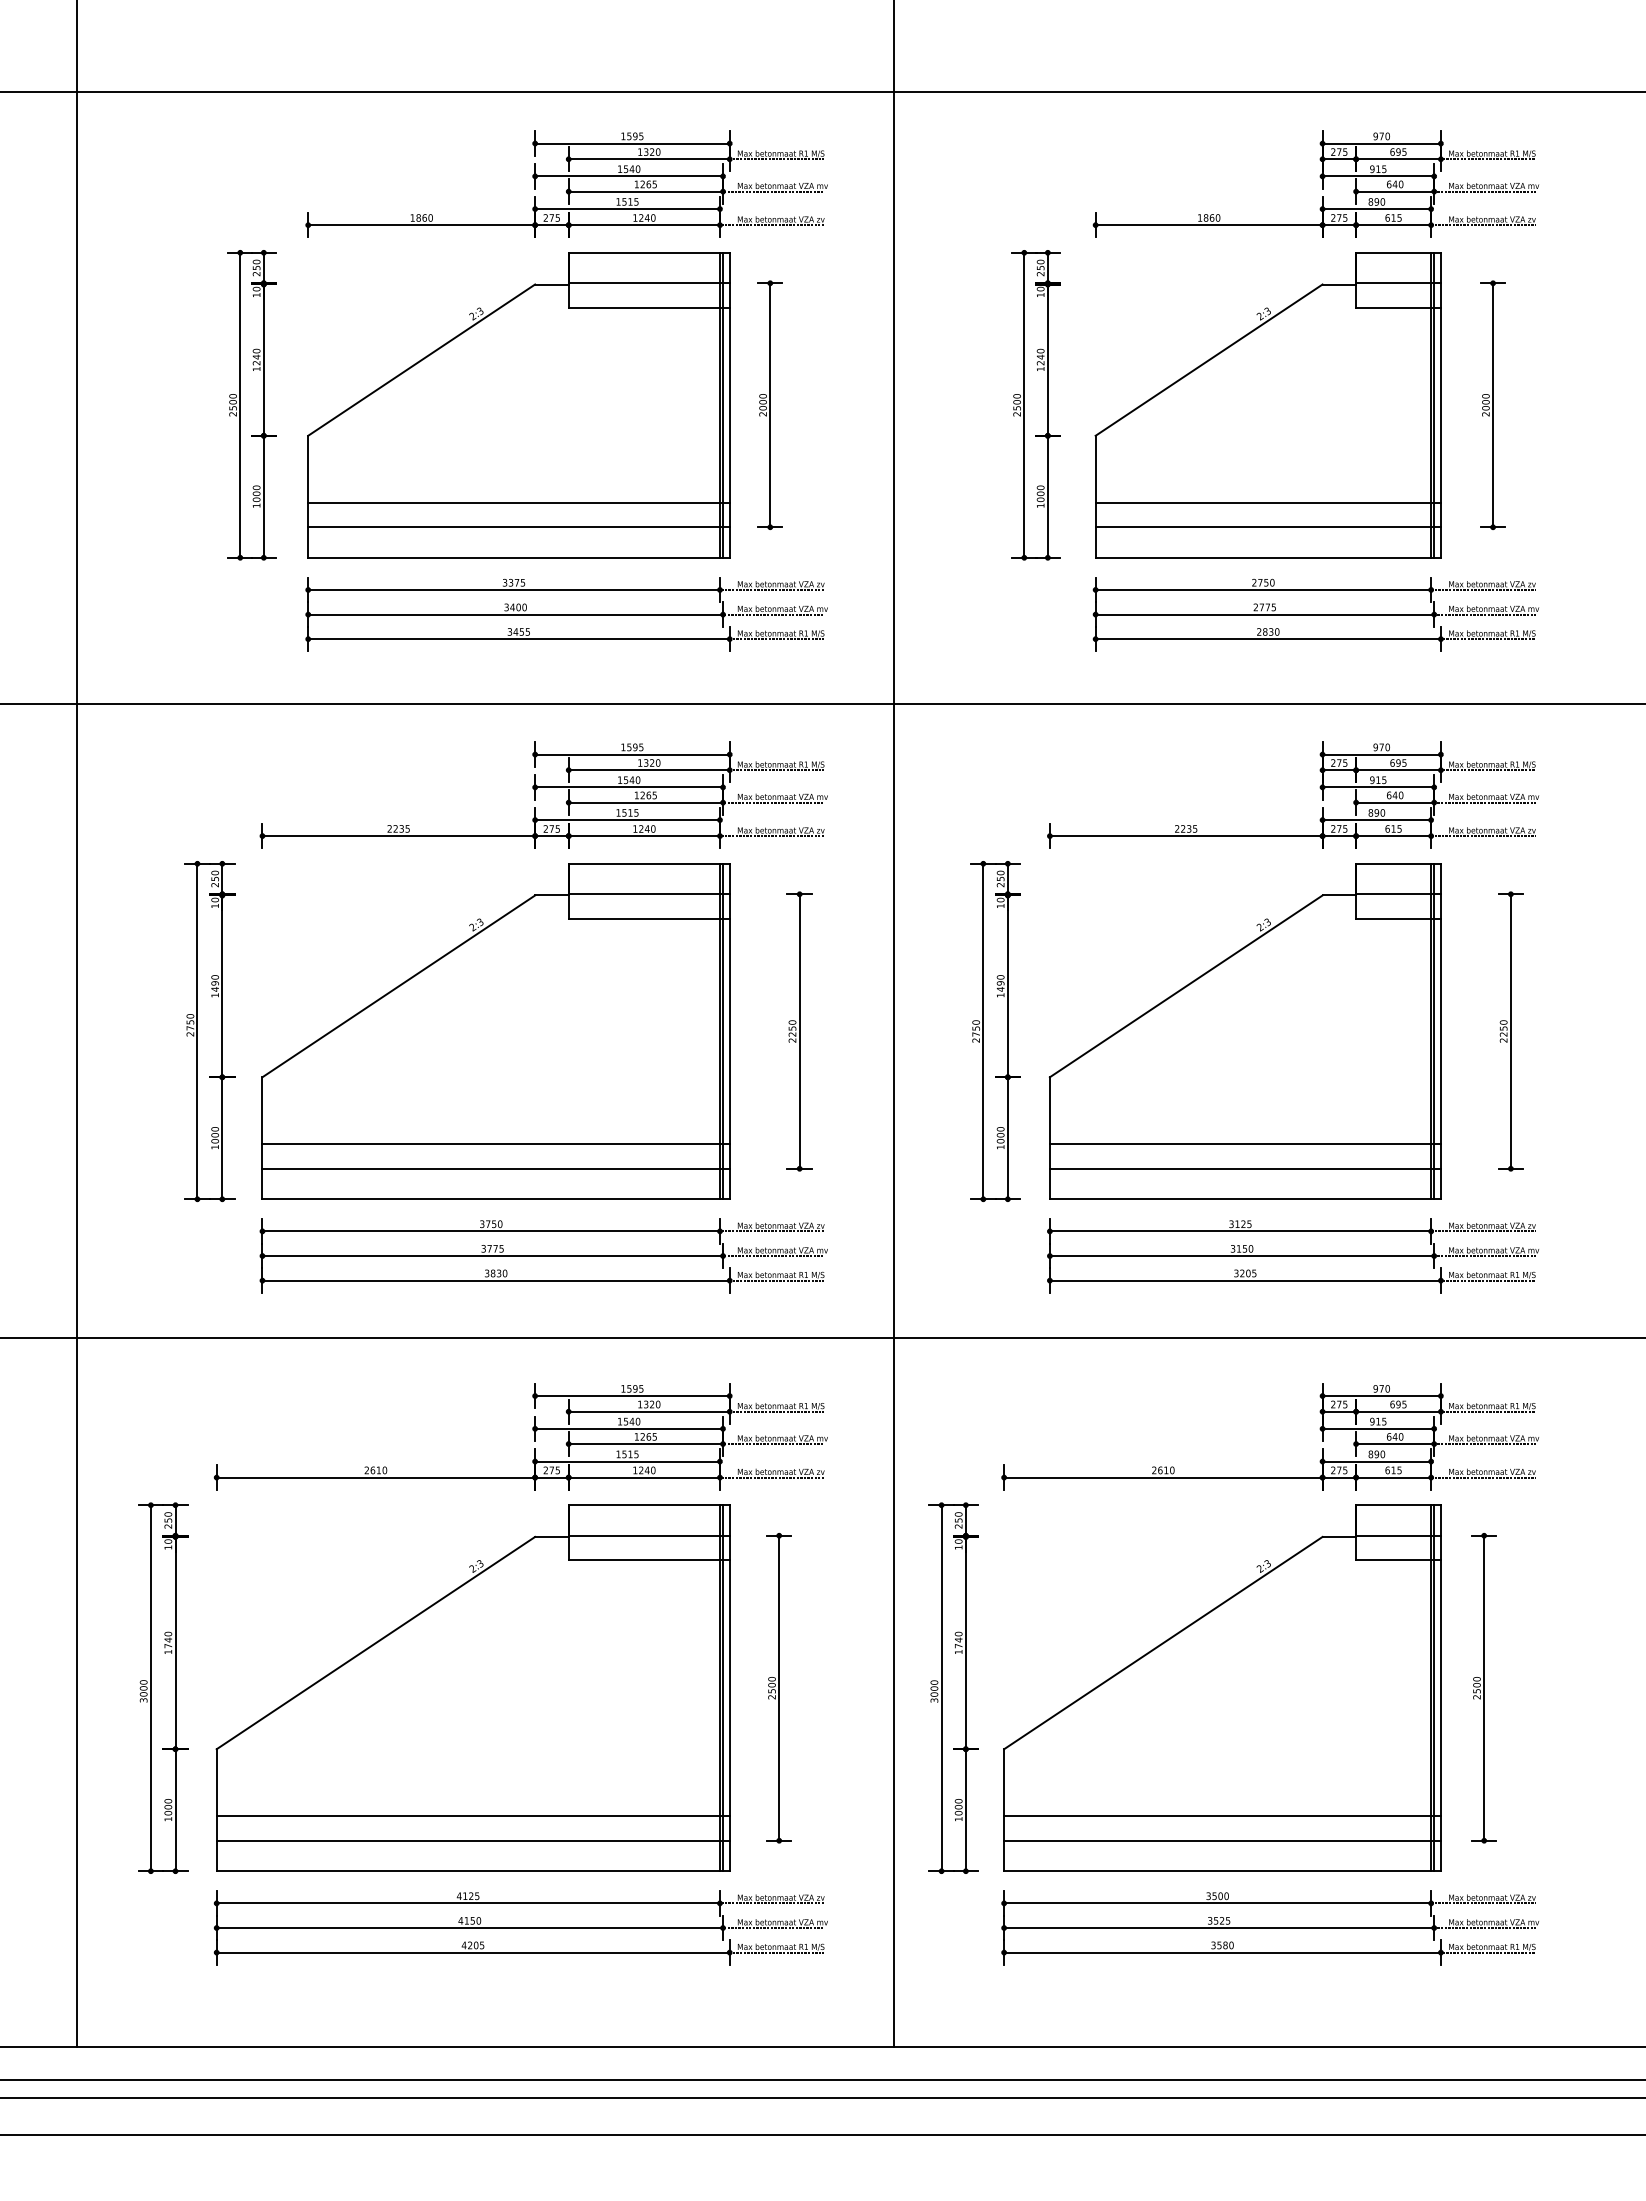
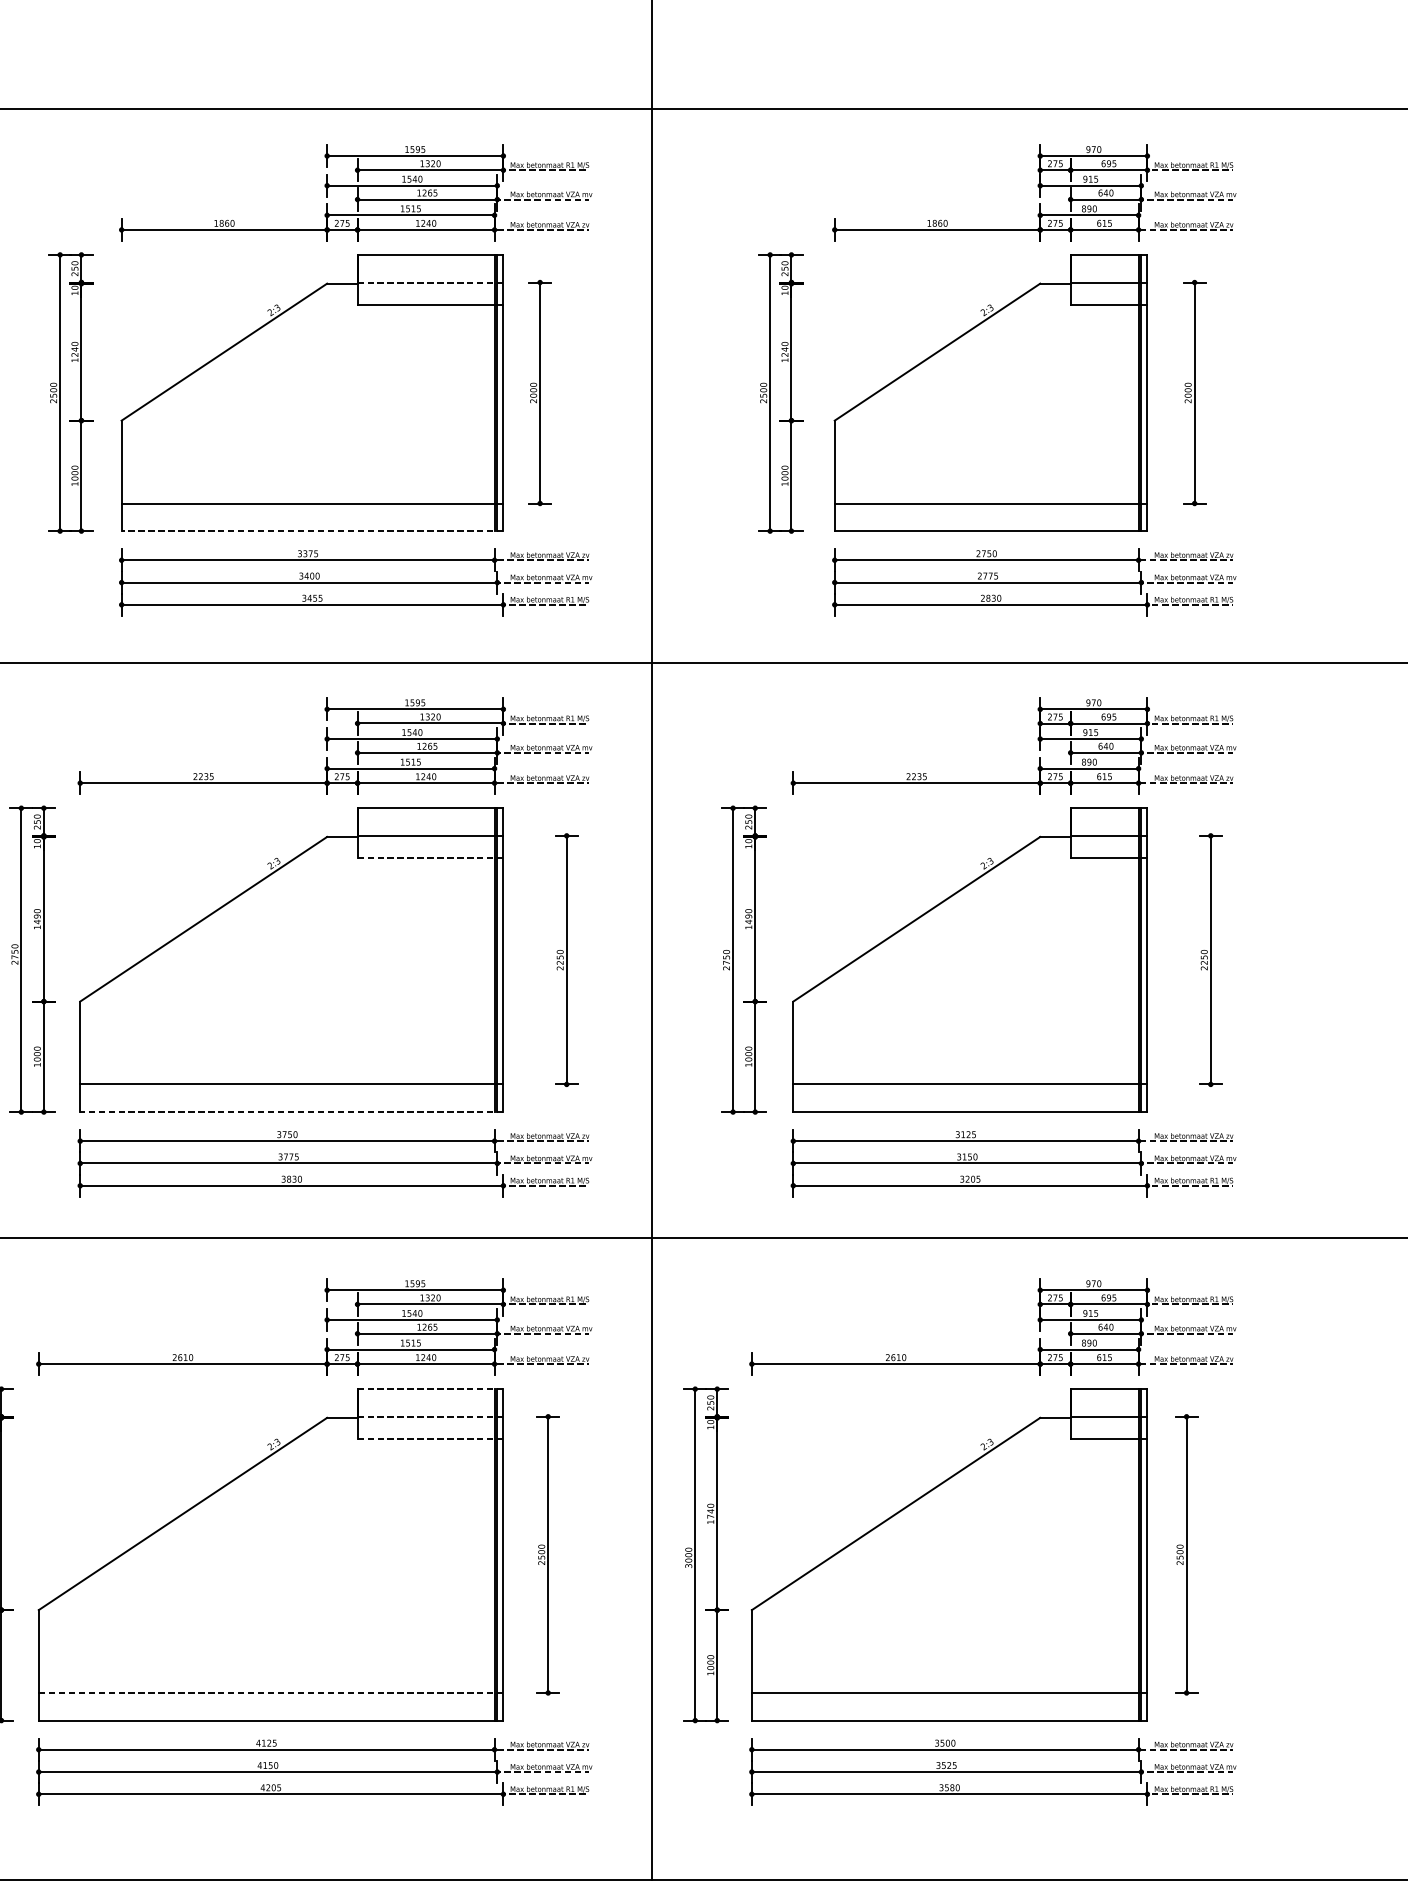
line: (649, 283) -> (430, 282), solid -> dashed
line: (518, 502) -> (312, 481), removed
line: (1267, 502) -> (990, 481), removed
line: (518, 557) -> (312, 530), solid -> dashed
line: (649, 918) -> (430, 857), solid -> dashed
line: (495, 1144) -> (291, 1062), removed
line: (1244, 1144) -> (969, 1062), removed
line: (496, 1199) -> (292, 1112), solid -> dashed
line: (649, 1505) -> (430, 1389), solid -> dashed
line: (649, 1535) -> (430, 1416), solid -> dashed
line: (649, 1560) -> (430, 1439), solid -> dashed
line: (472, 1816) -> (270, 1671), removed
line: (1222, 1816) -> (949, 1671), removed
line: (473, 1840) -> (271, 1692), solid -> dashed

